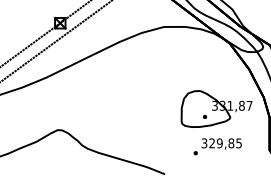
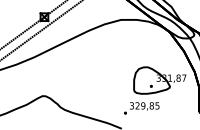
text: (217, 146) -> (141, 108), moved

